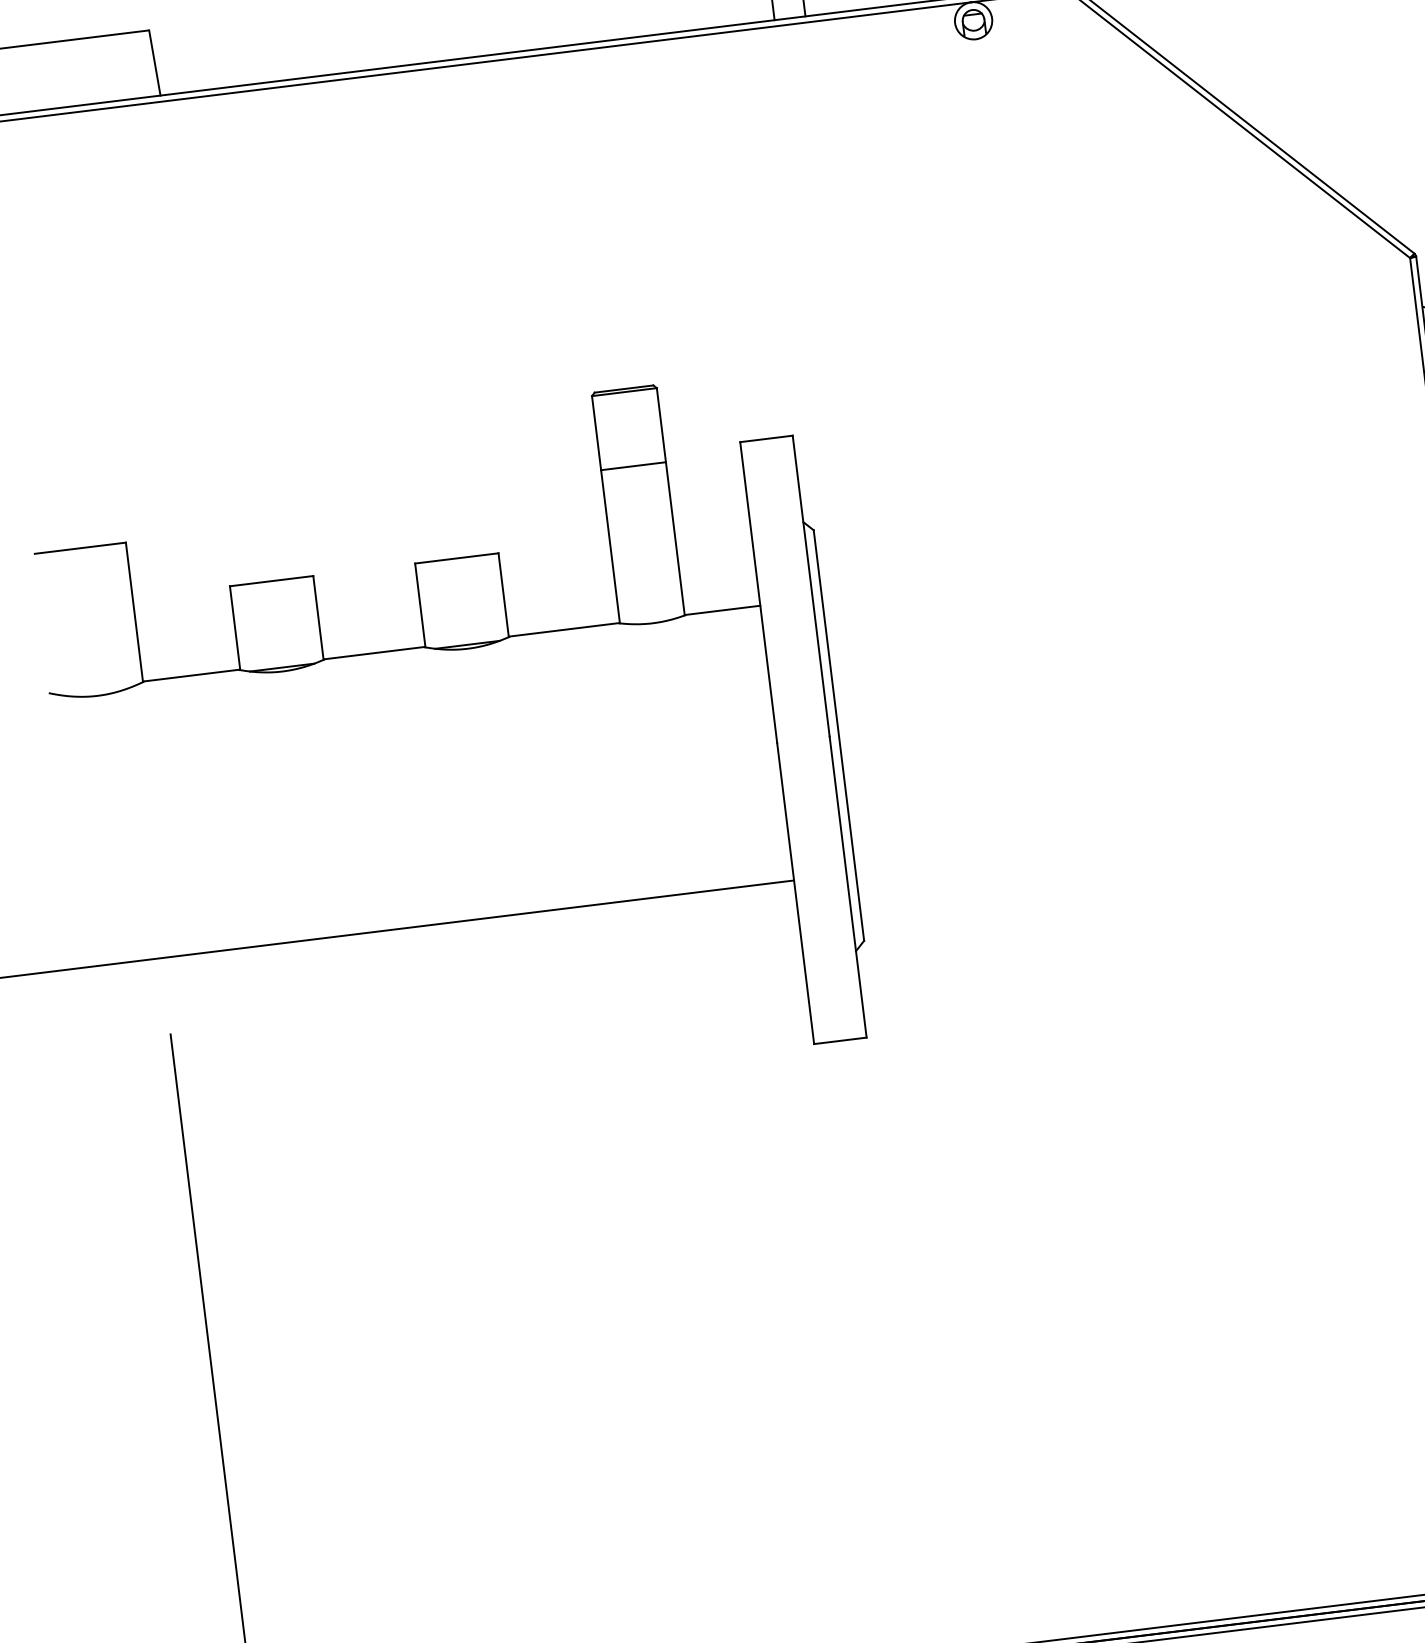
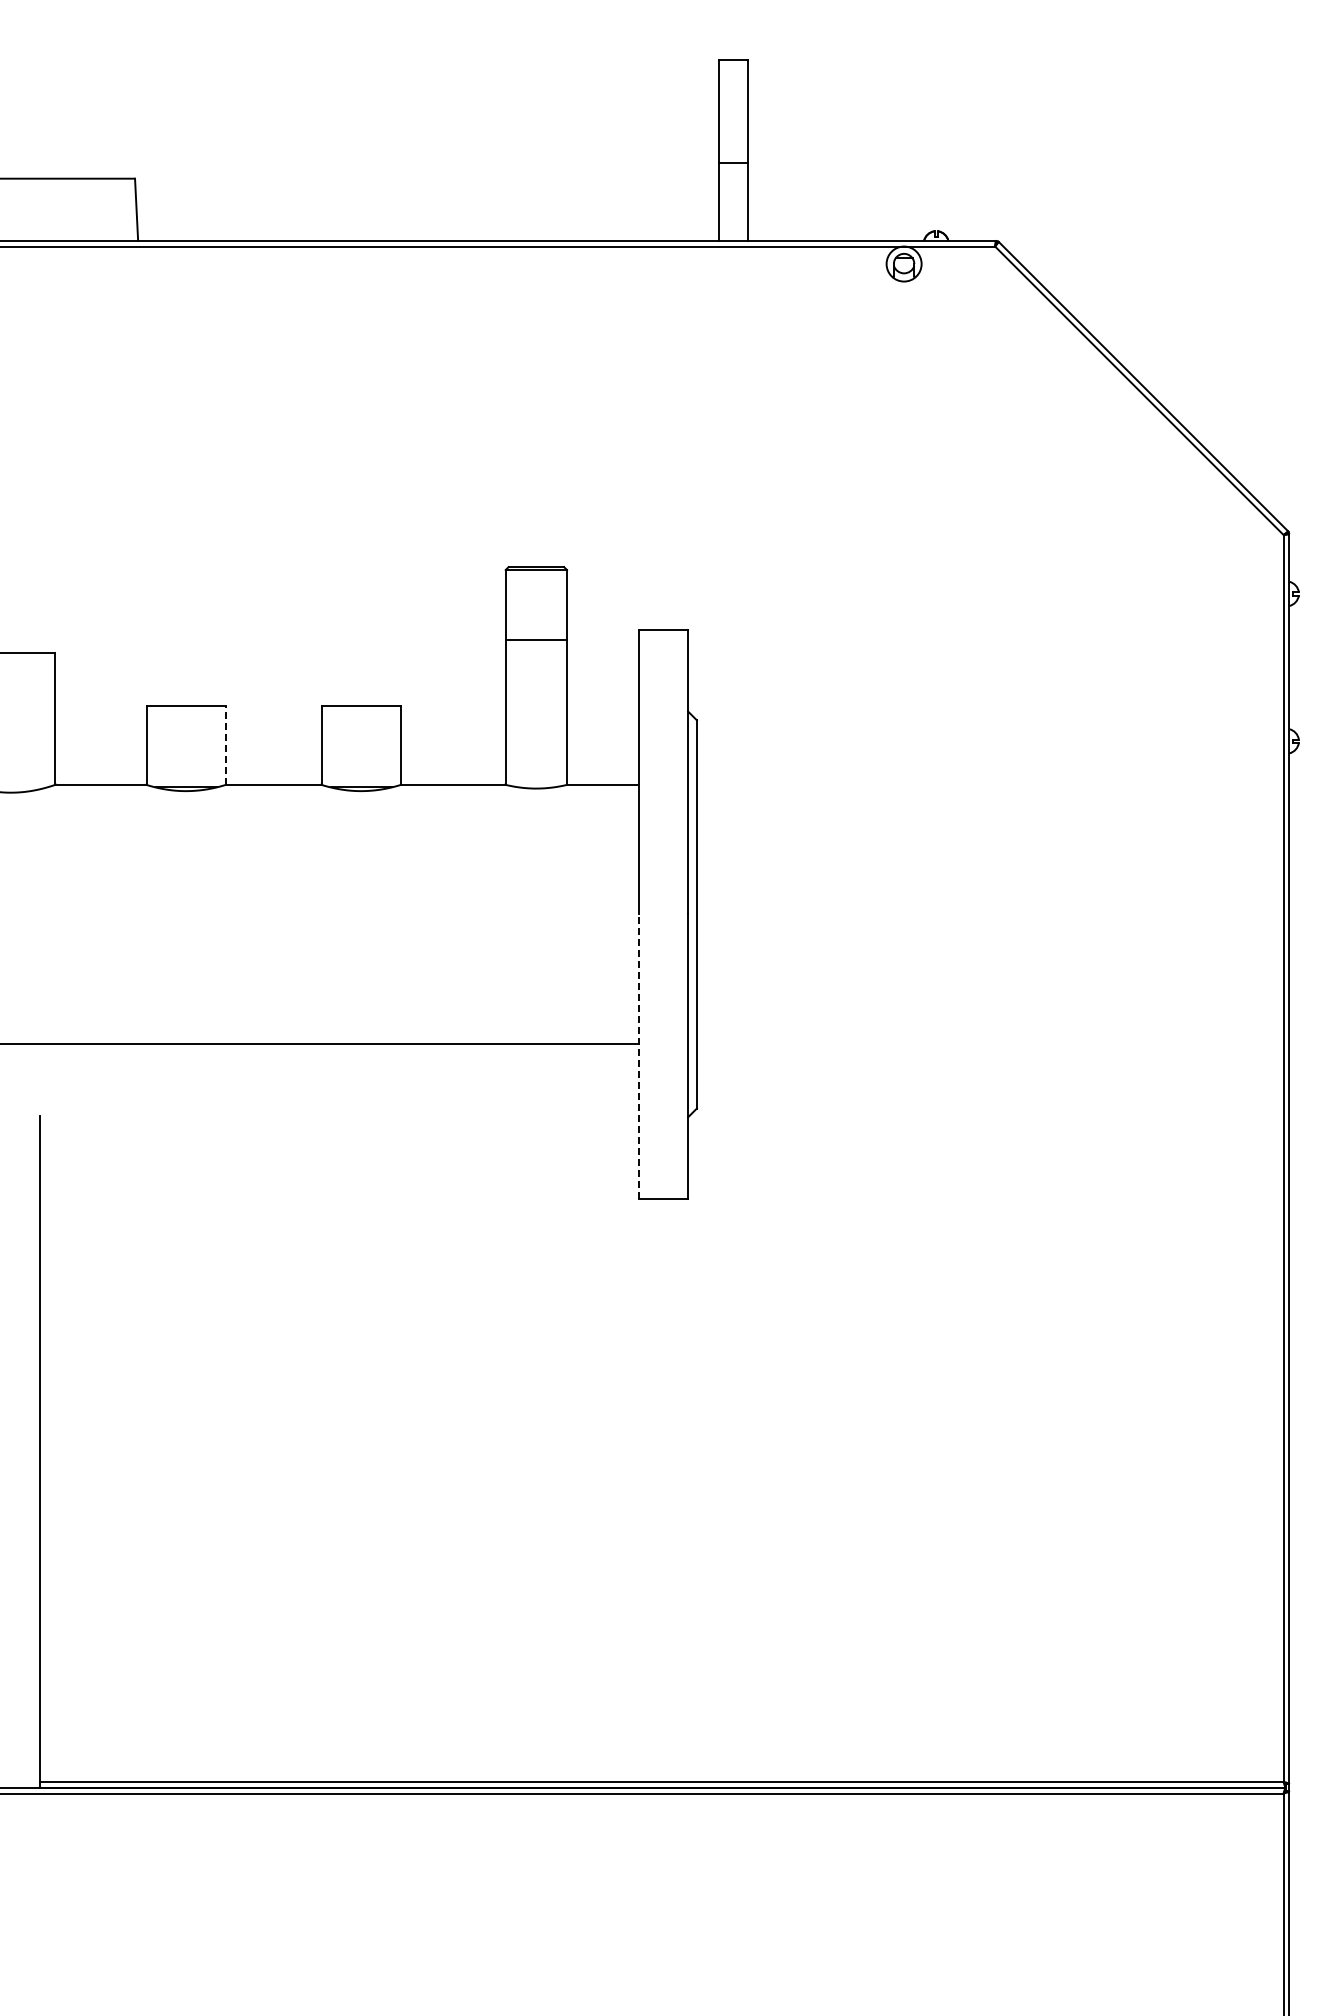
line: (318, 618) -> (225, 745), solid -> dashed
line: (795, 893) -> (638, 1056), solid -> dashed

